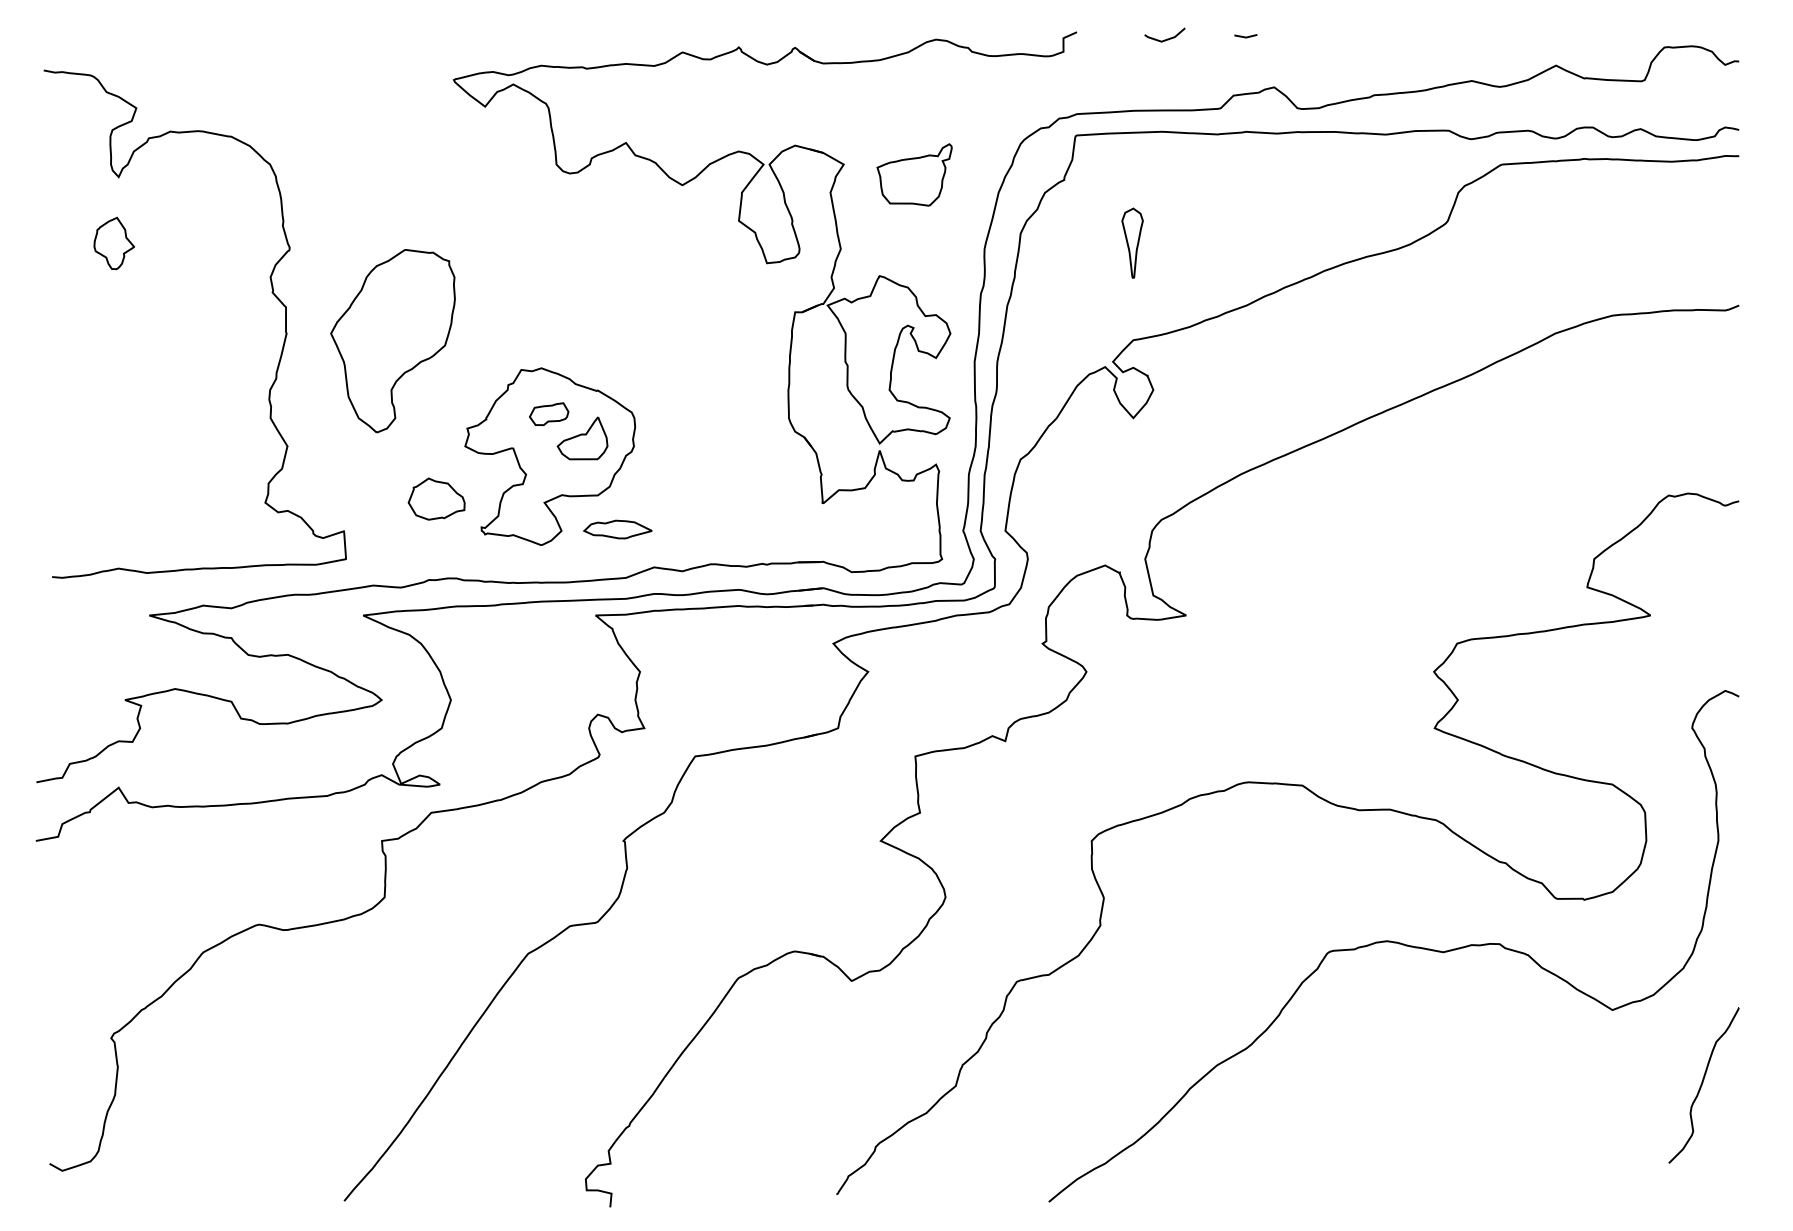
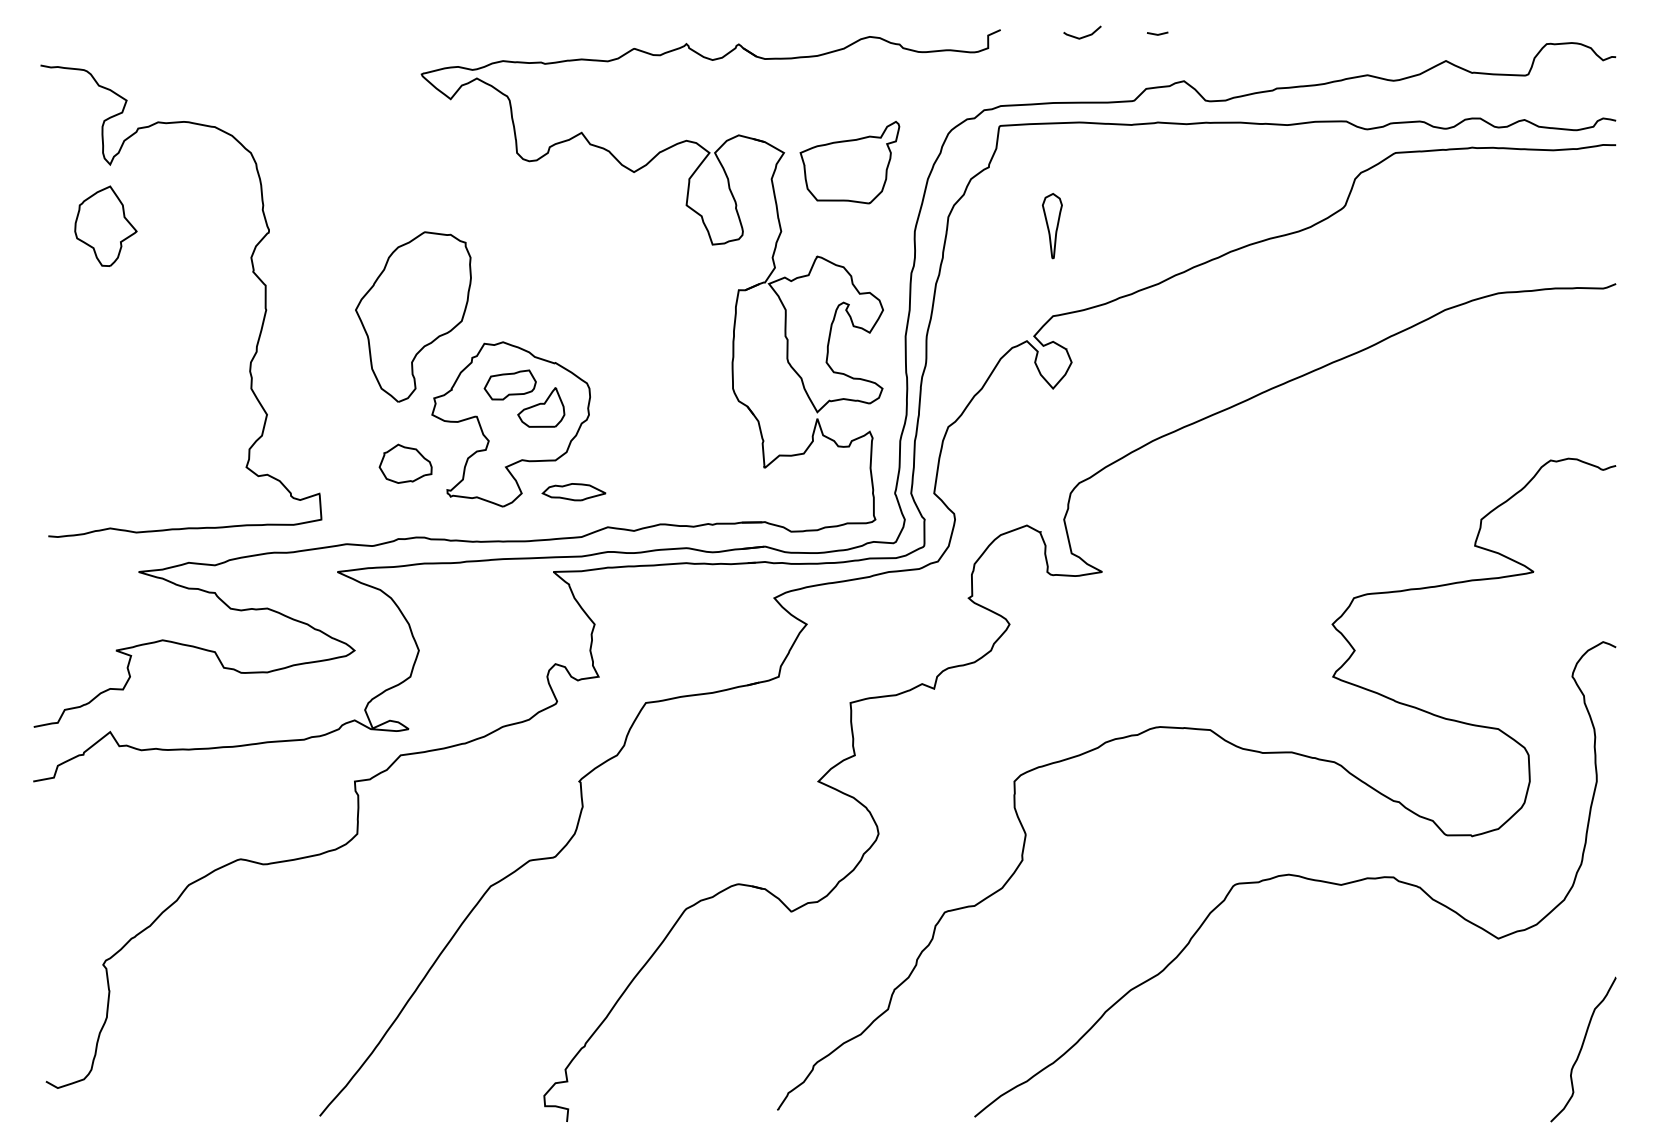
part: (914, 174) -> (849, 162), size x1.43
part: (114, 243) -> (106, 226), size x1.67
part: (392, 341) -> (412, 317), moved
part: (548, 413) -> (509, 384), size x1.43
curve: (1702, 1085) -> (1582, 1049), moved

